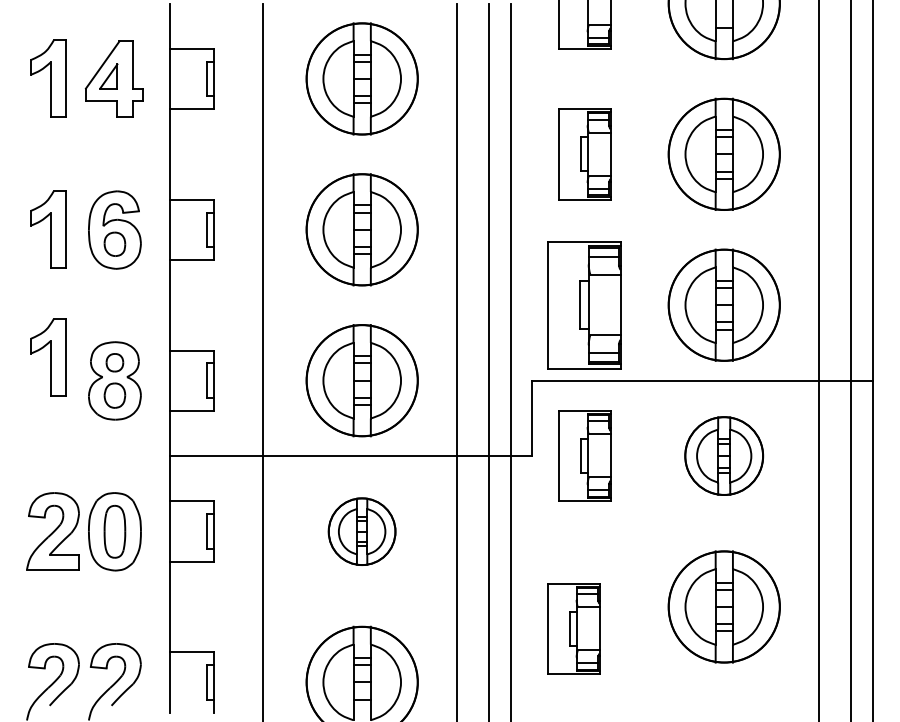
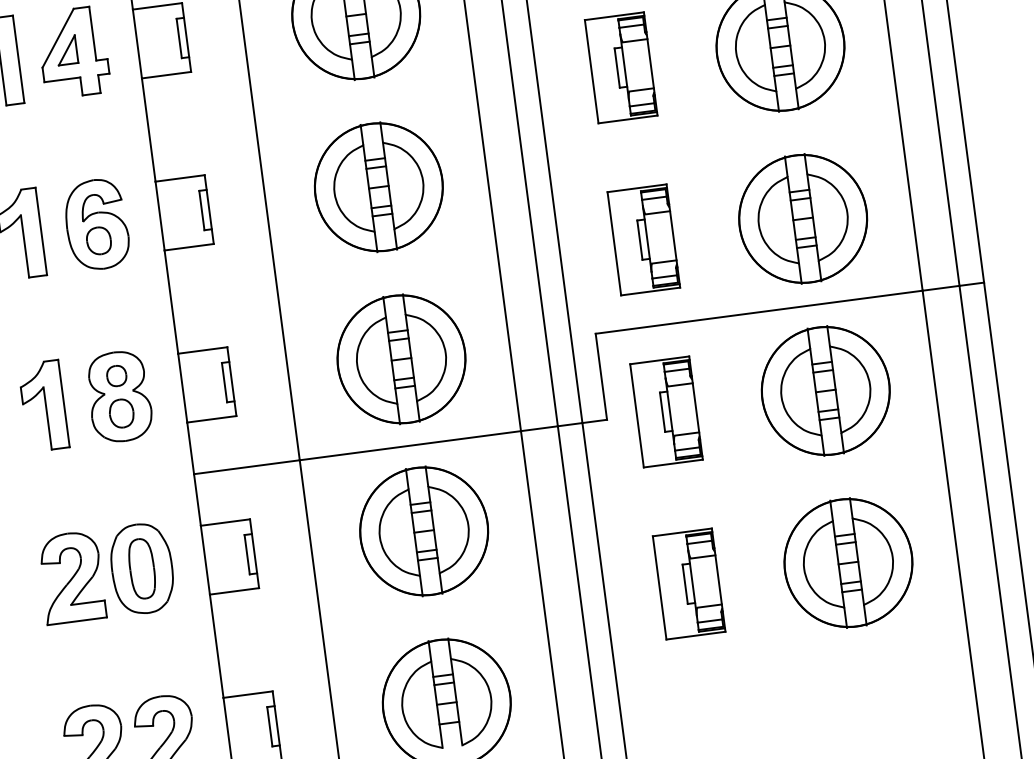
part: (584, 305) -> (643, 240), size x0.71
part: (48, 357) -> (43, 406), moved
part: (723, 455) -> (824, 390), size x1.43
part: (361, 531) -> (423, 531), size x1.67
part: (573, 628) -> (688, 583), moved

